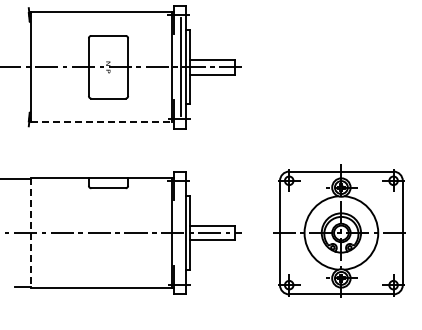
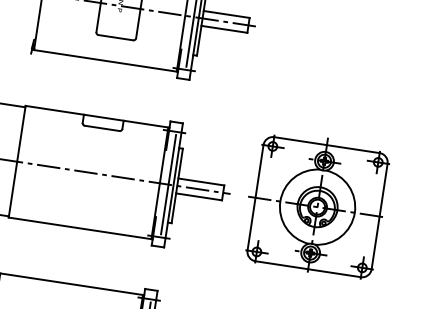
line: (102, 122) -> (106, 60), dashed -> solid
part: (339, 230) -> (316, 204), moved
line: (180, 232) -> (168, 184), added
line: (31, 233) -> (17, 162), dashed -> solid

